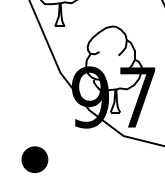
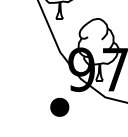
part: (34, 158) -> (59, 106), moved

